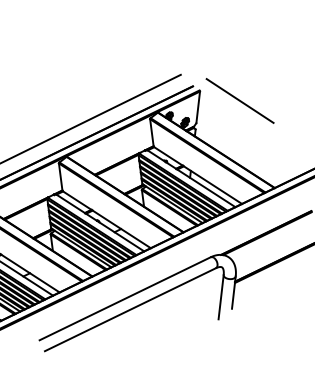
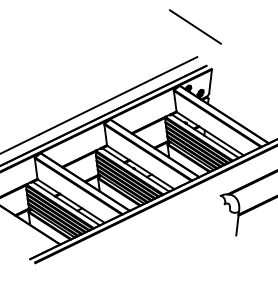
line: (240, 100) -> (195, 26), moved
line: (220, 297) -> (227, 226), removed
line: (124, 298) -> (154, 227), removed
line: (129, 308) -> (158, 235), removed

